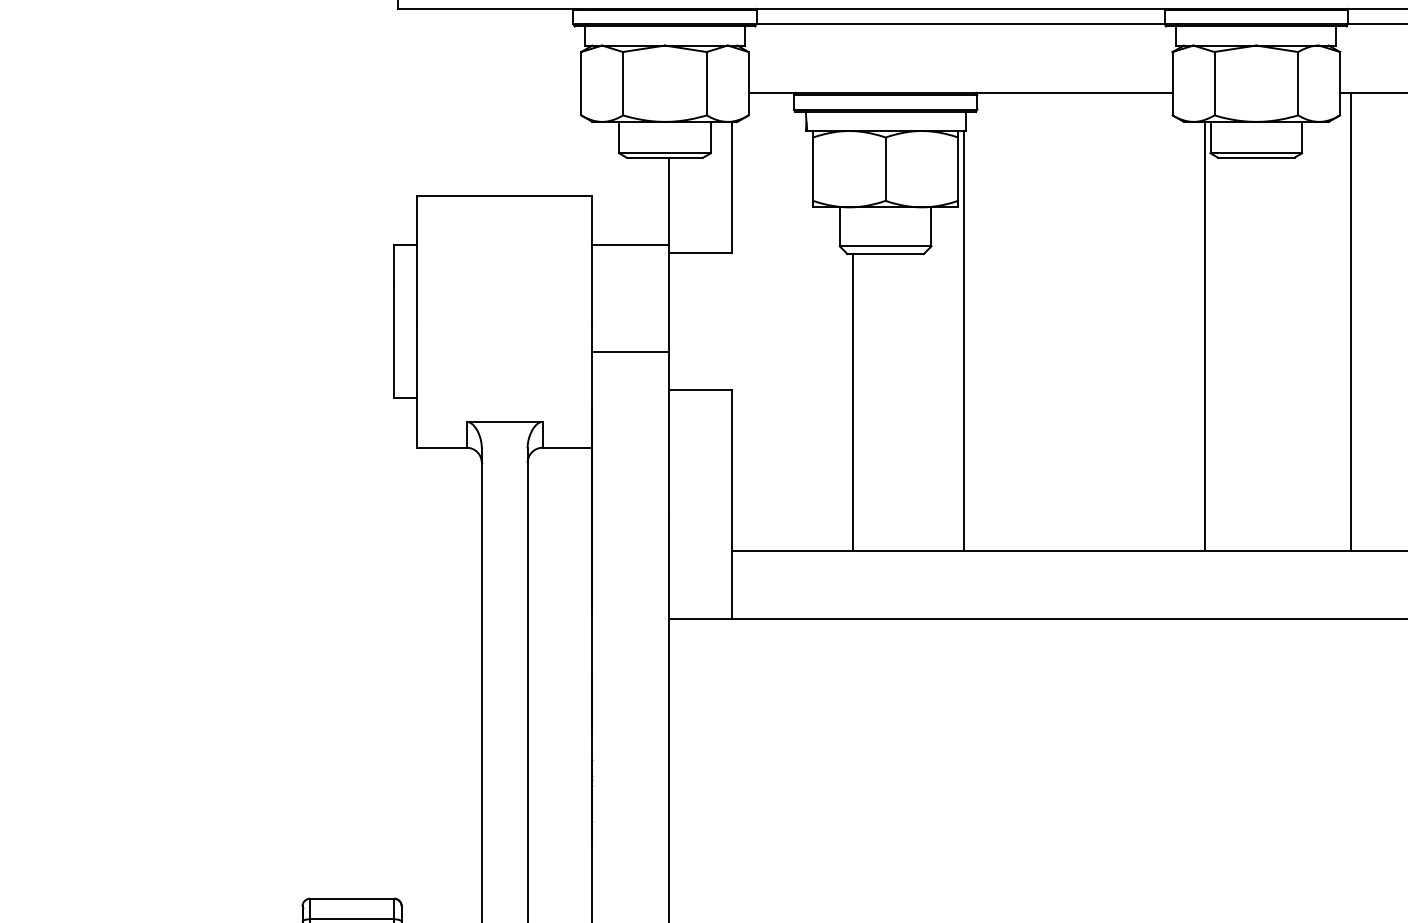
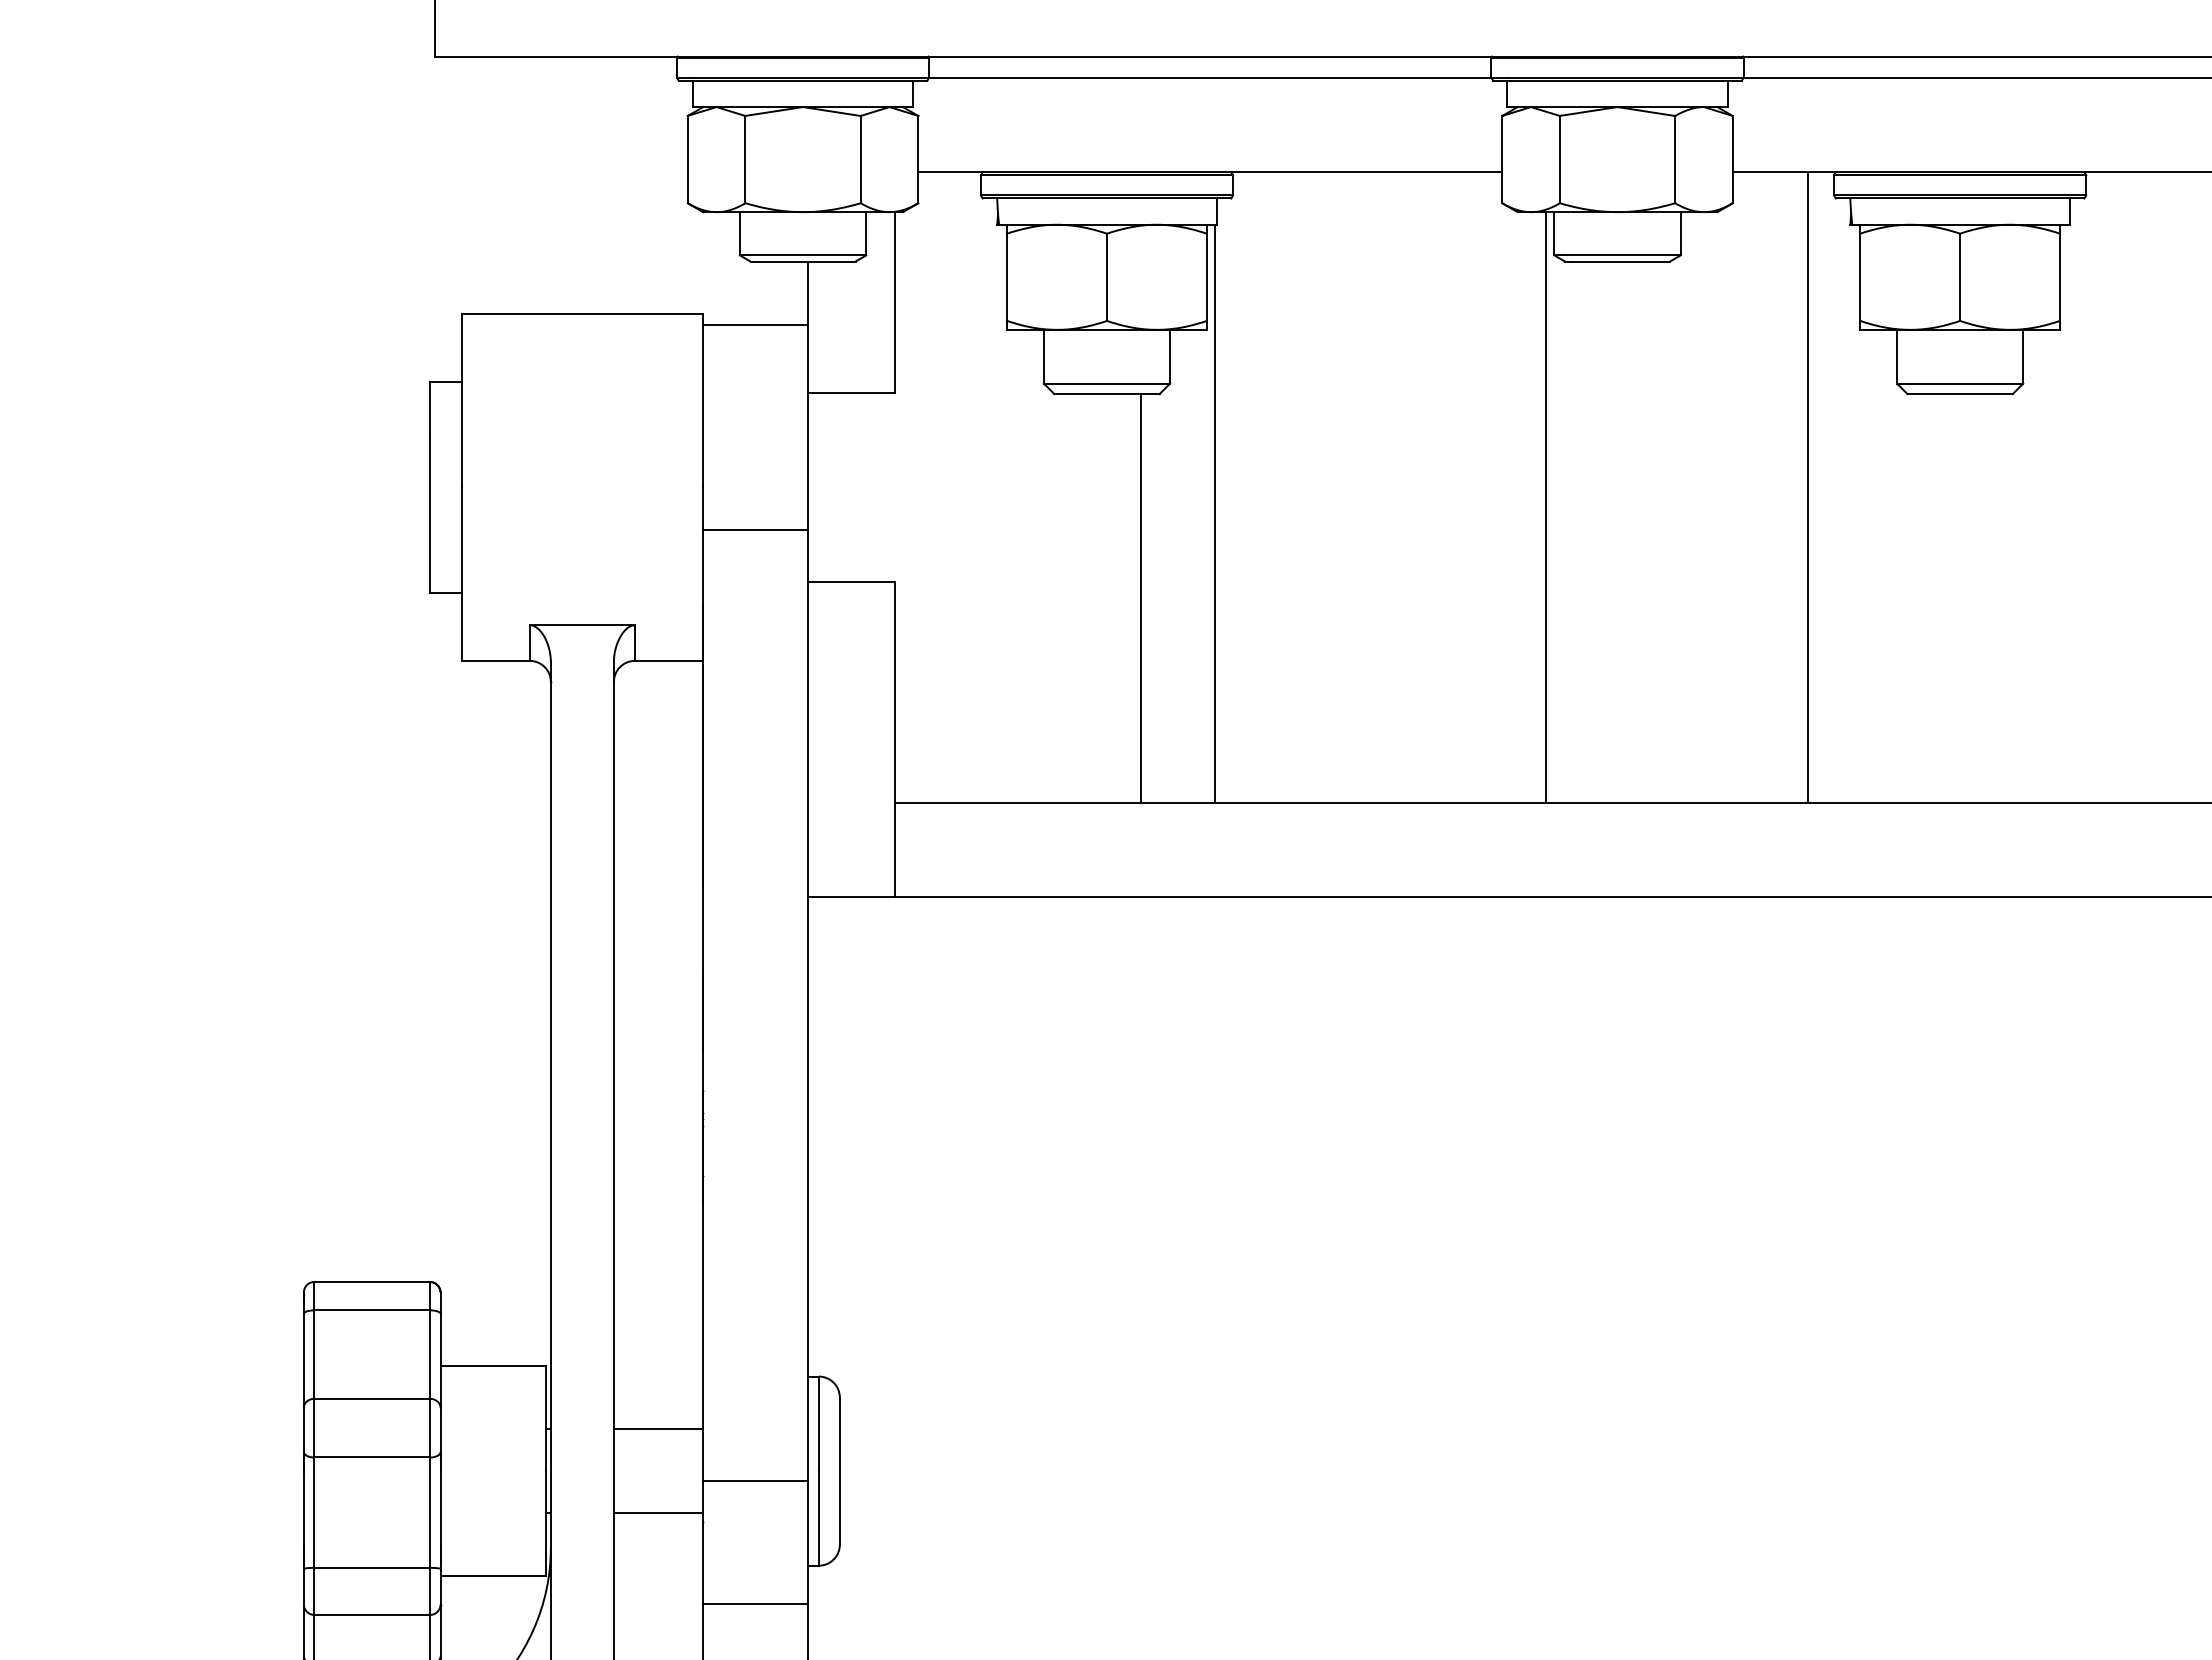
line: (630, 245) -> (755, 325), moved
line: (1350, 321) -> (1807, 487), moved
line: (853, 402) -> (1141, 598), moved

